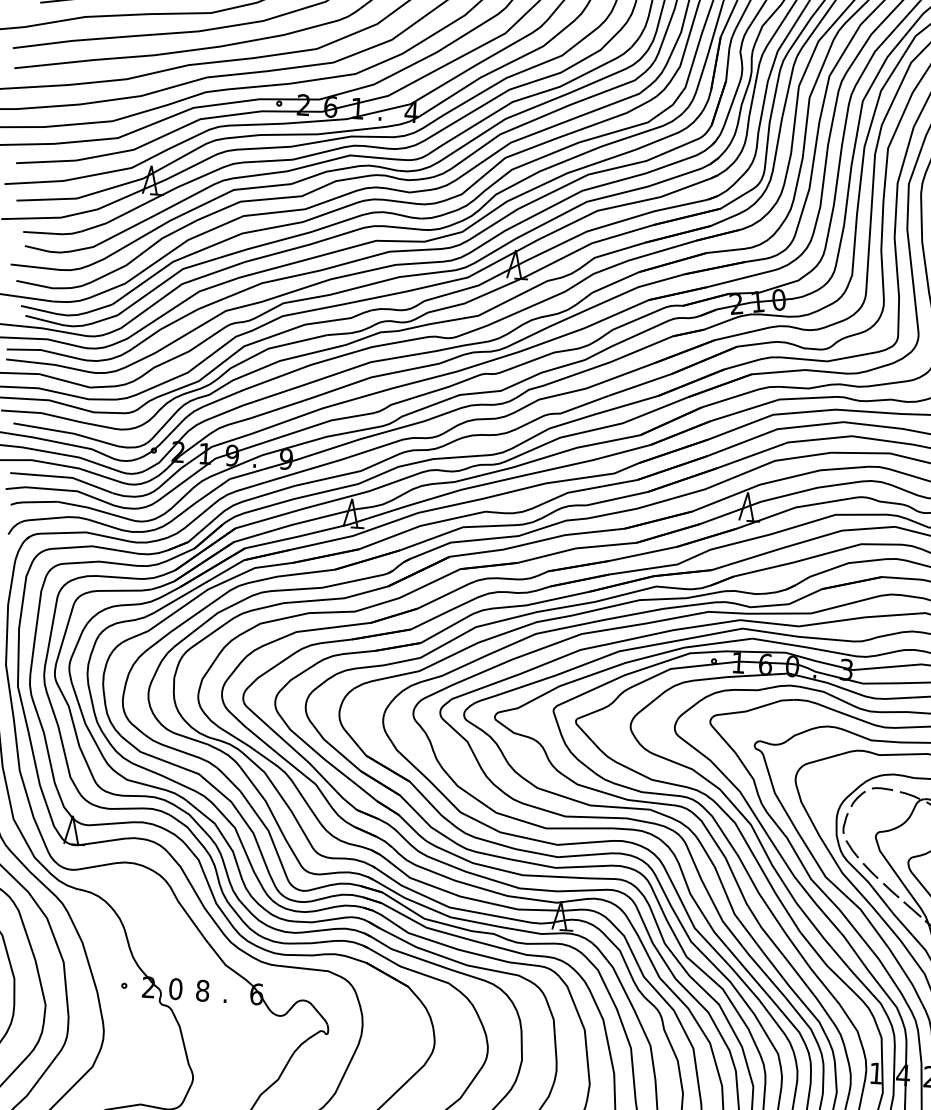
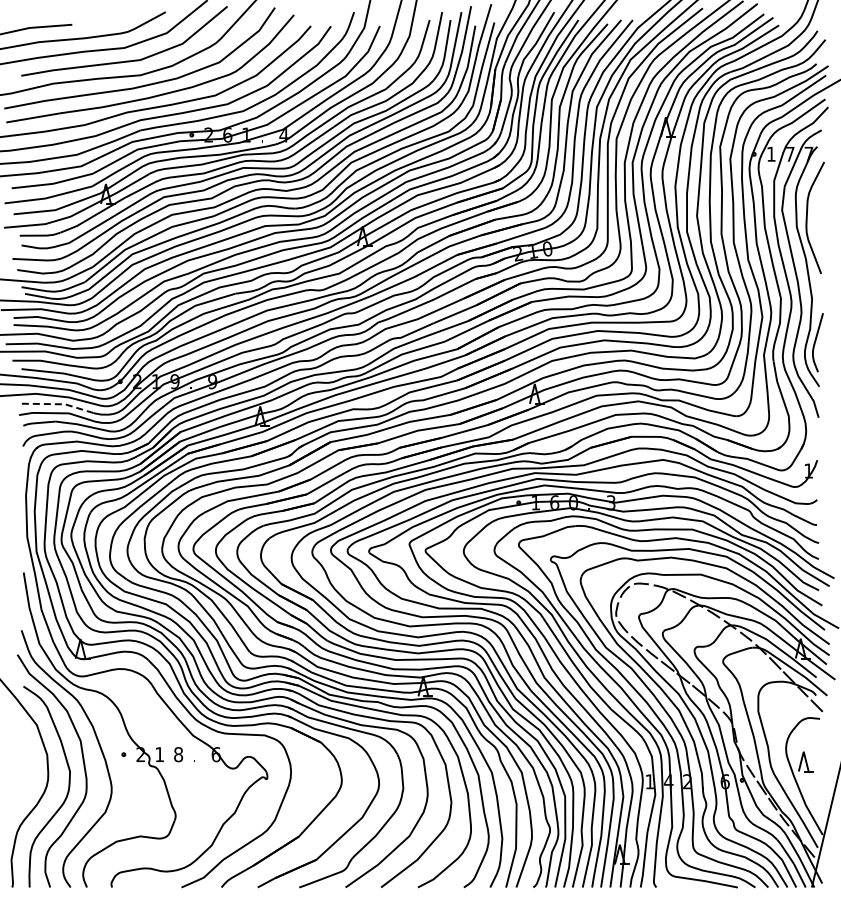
line: (63, 477) -> (58, 404), solid -> dashed
text: (175, 988) -> (159, 754), 0 -> 1

